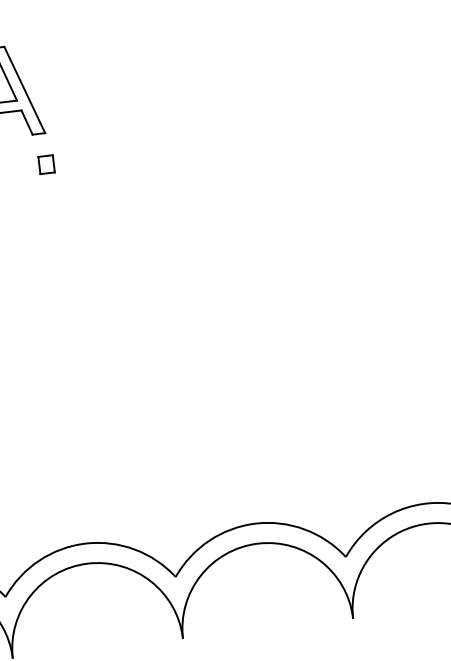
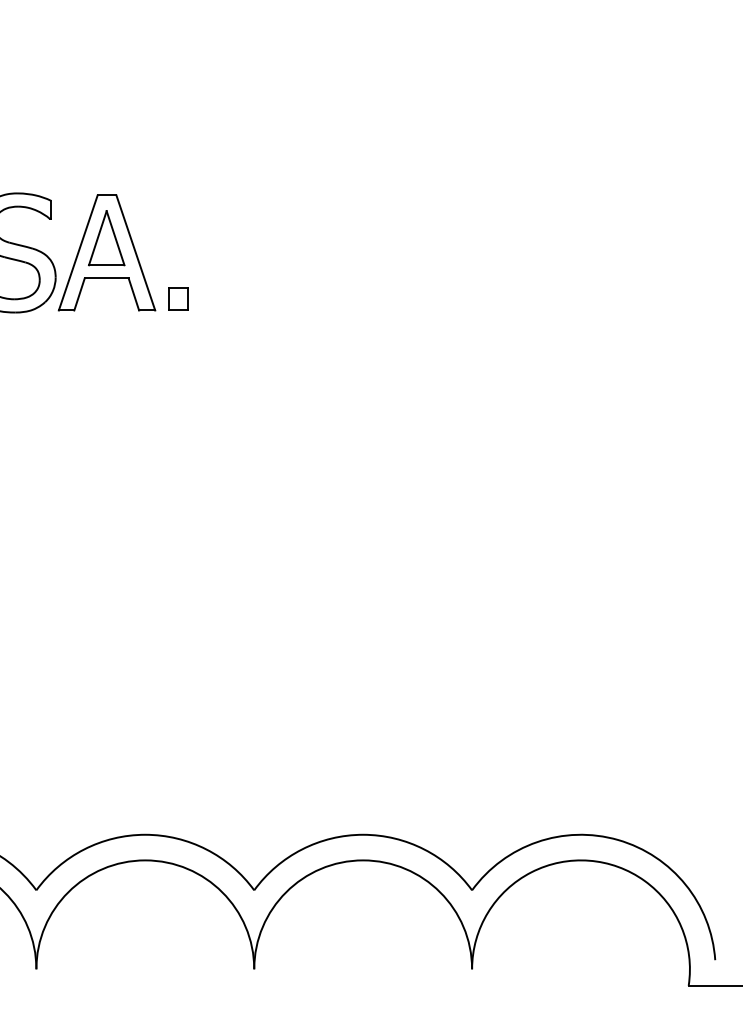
part: (46, 163) -> (178, 298), moved

